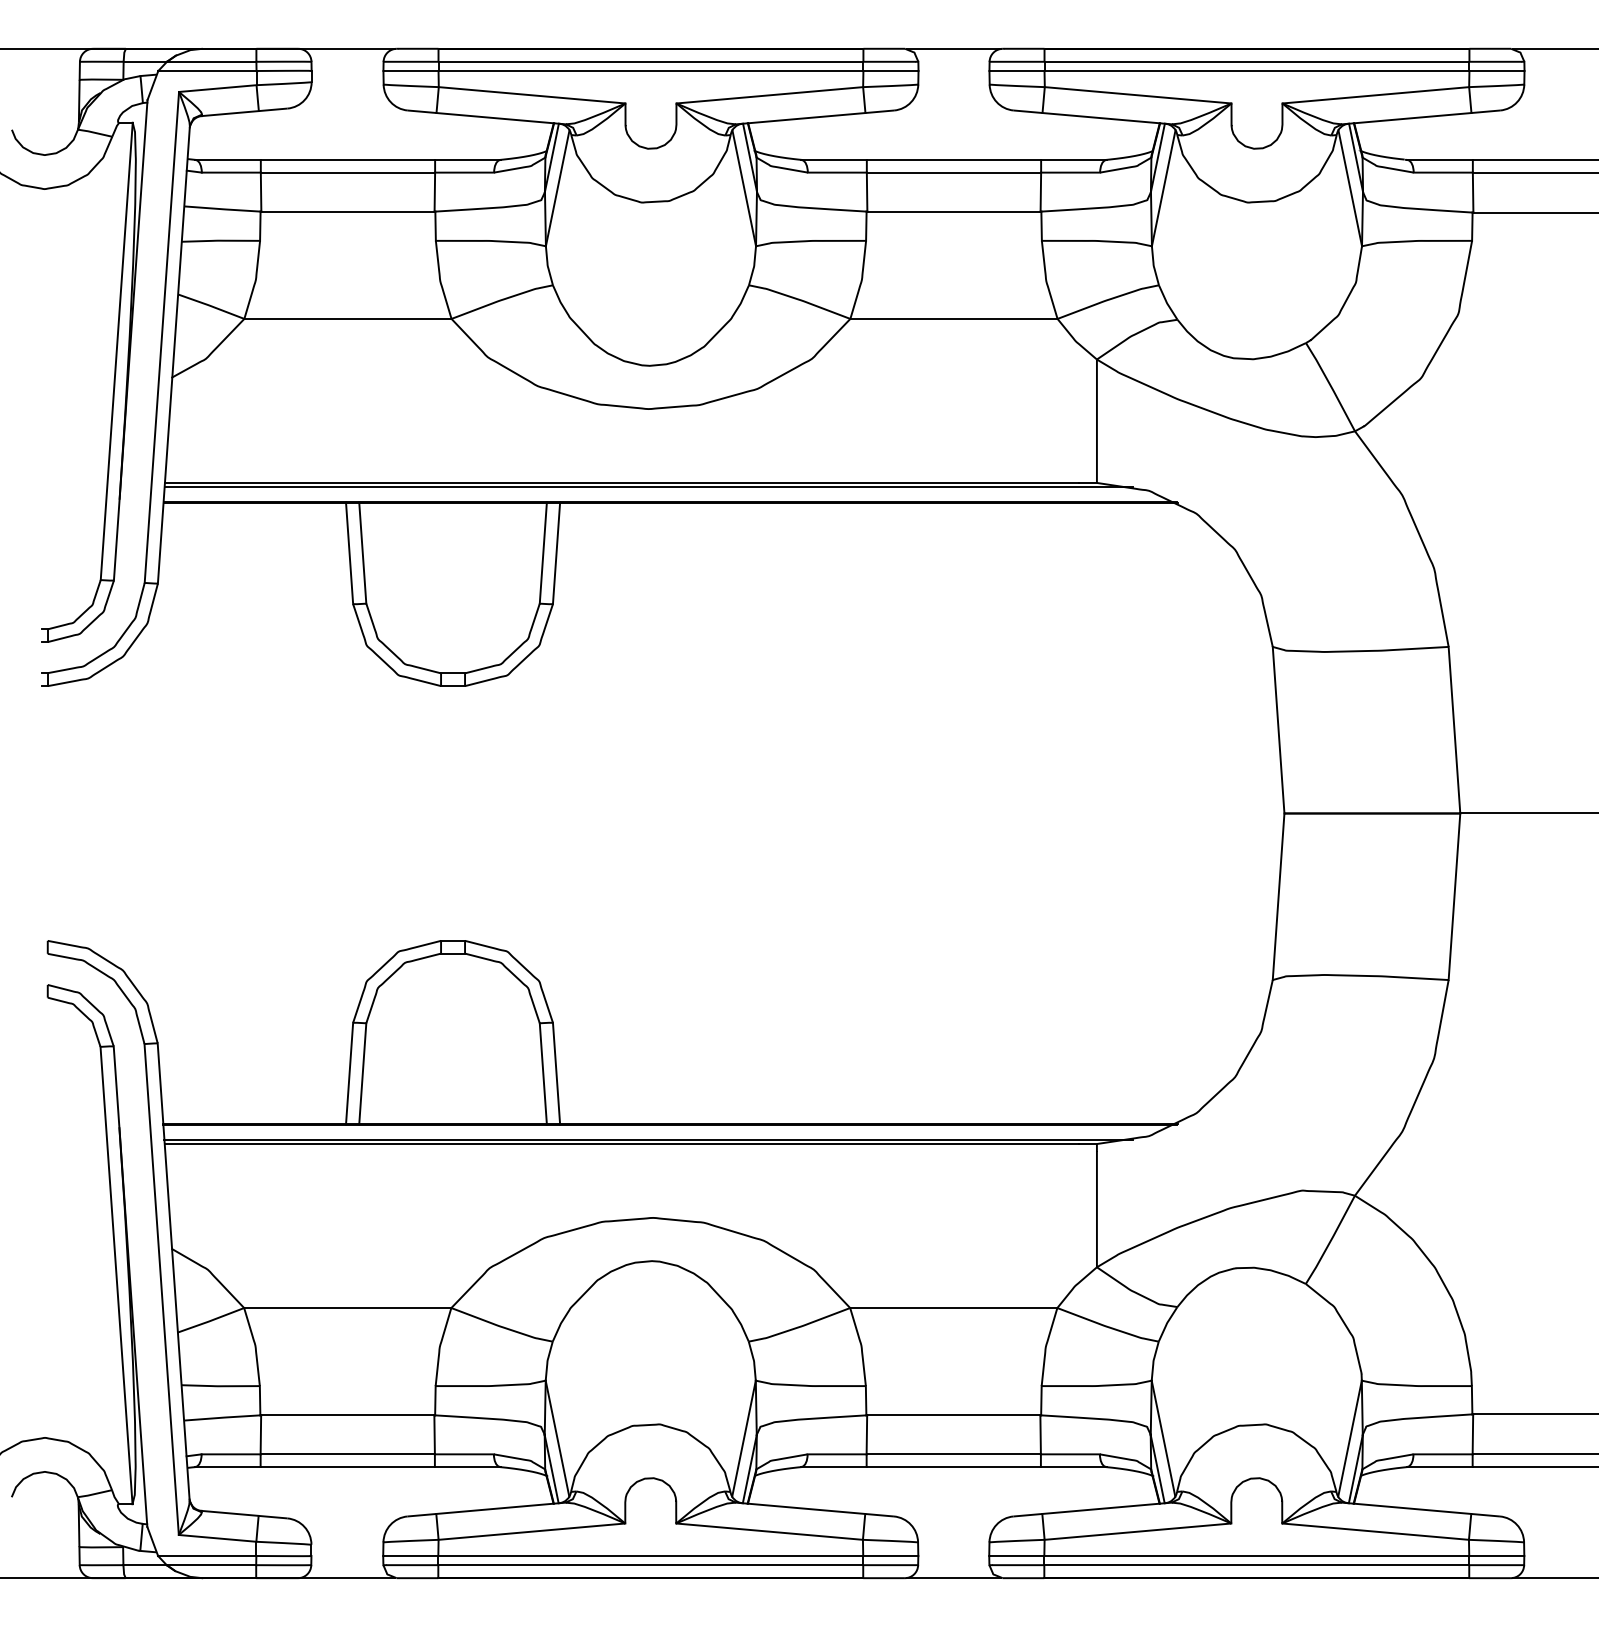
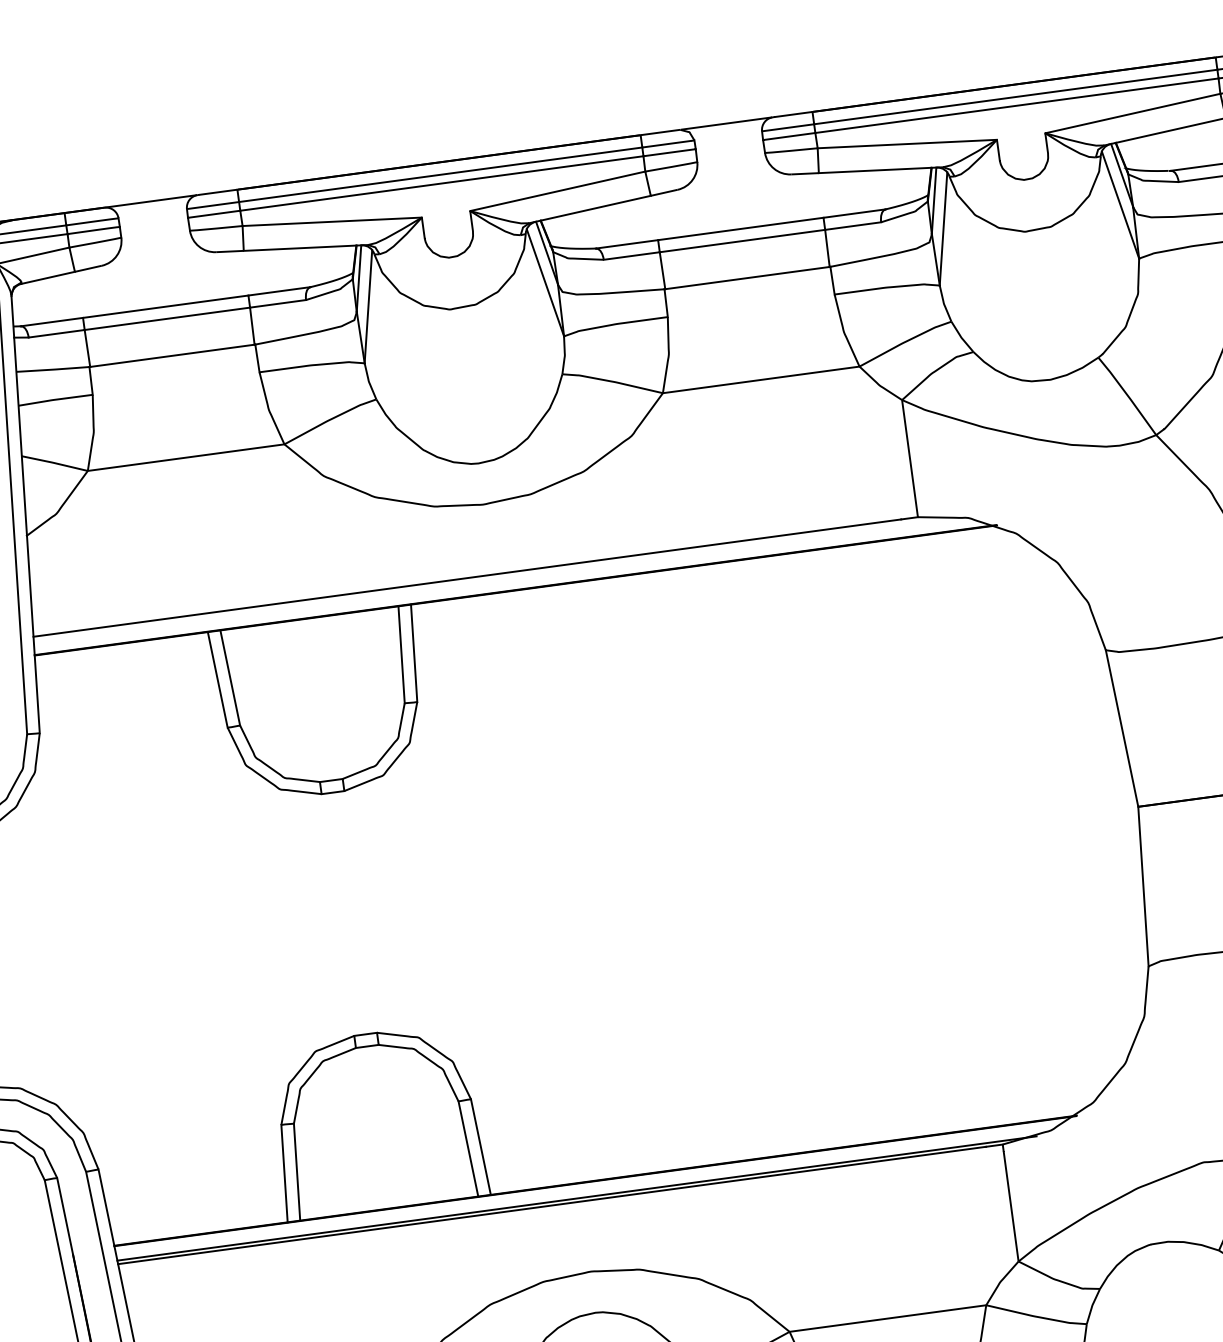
line: (648, 486) -> (492, 578), removed

